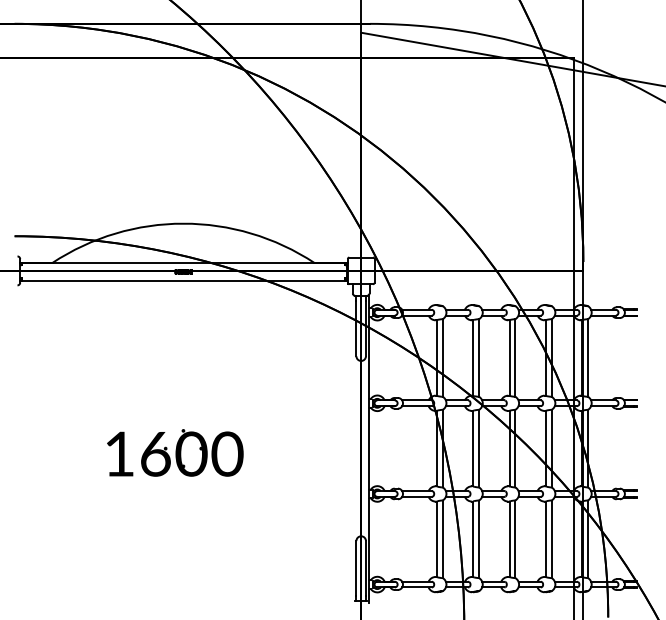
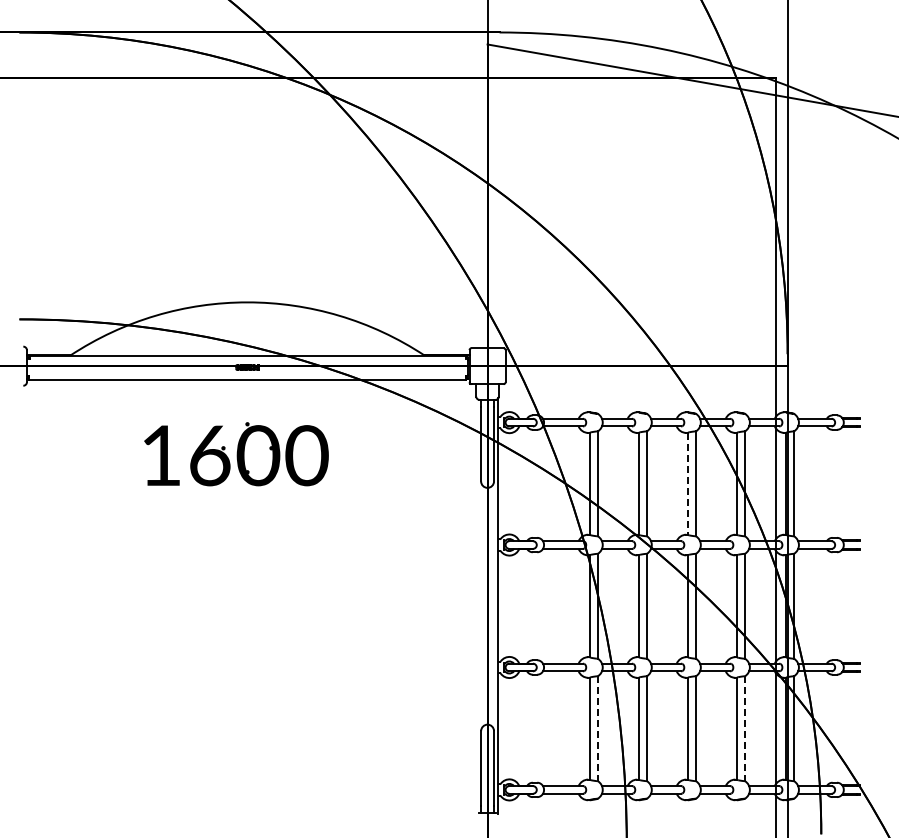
line: (509, 358) -> (688, 484), solid -> dashed
part: (175, 453) -> (236, 454), moved
line: (442, 539) -> (597, 729), solid -> dashed
line: (551, 539) -> (744, 729), solid -> dashed

